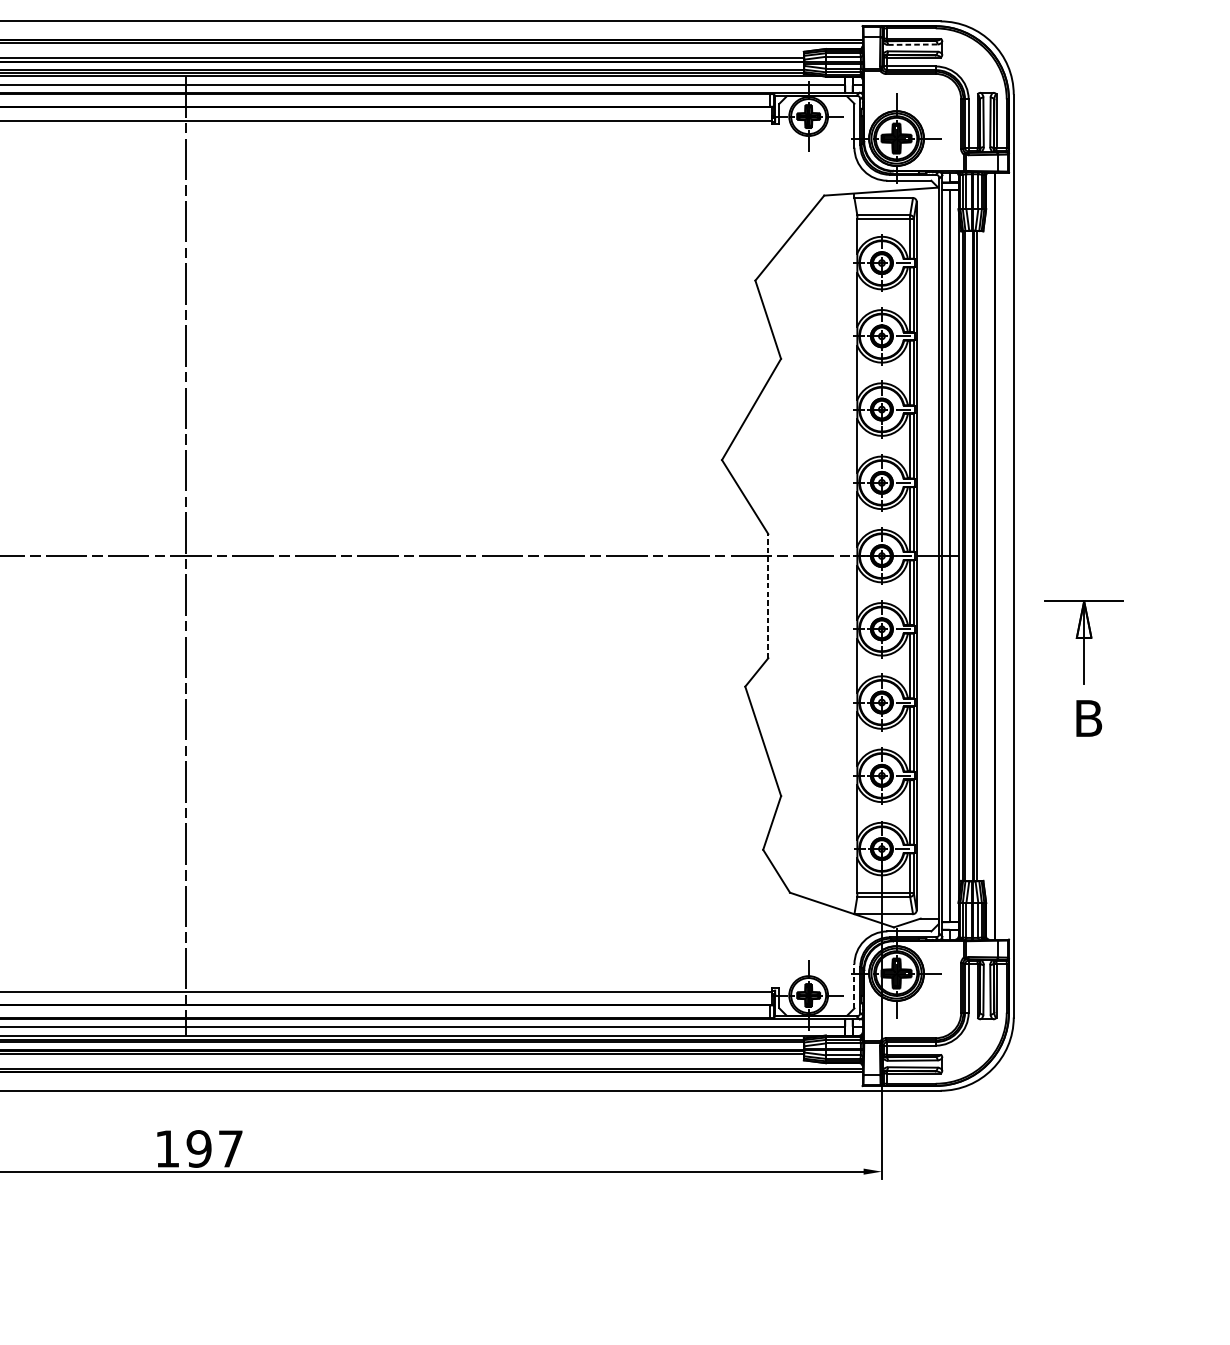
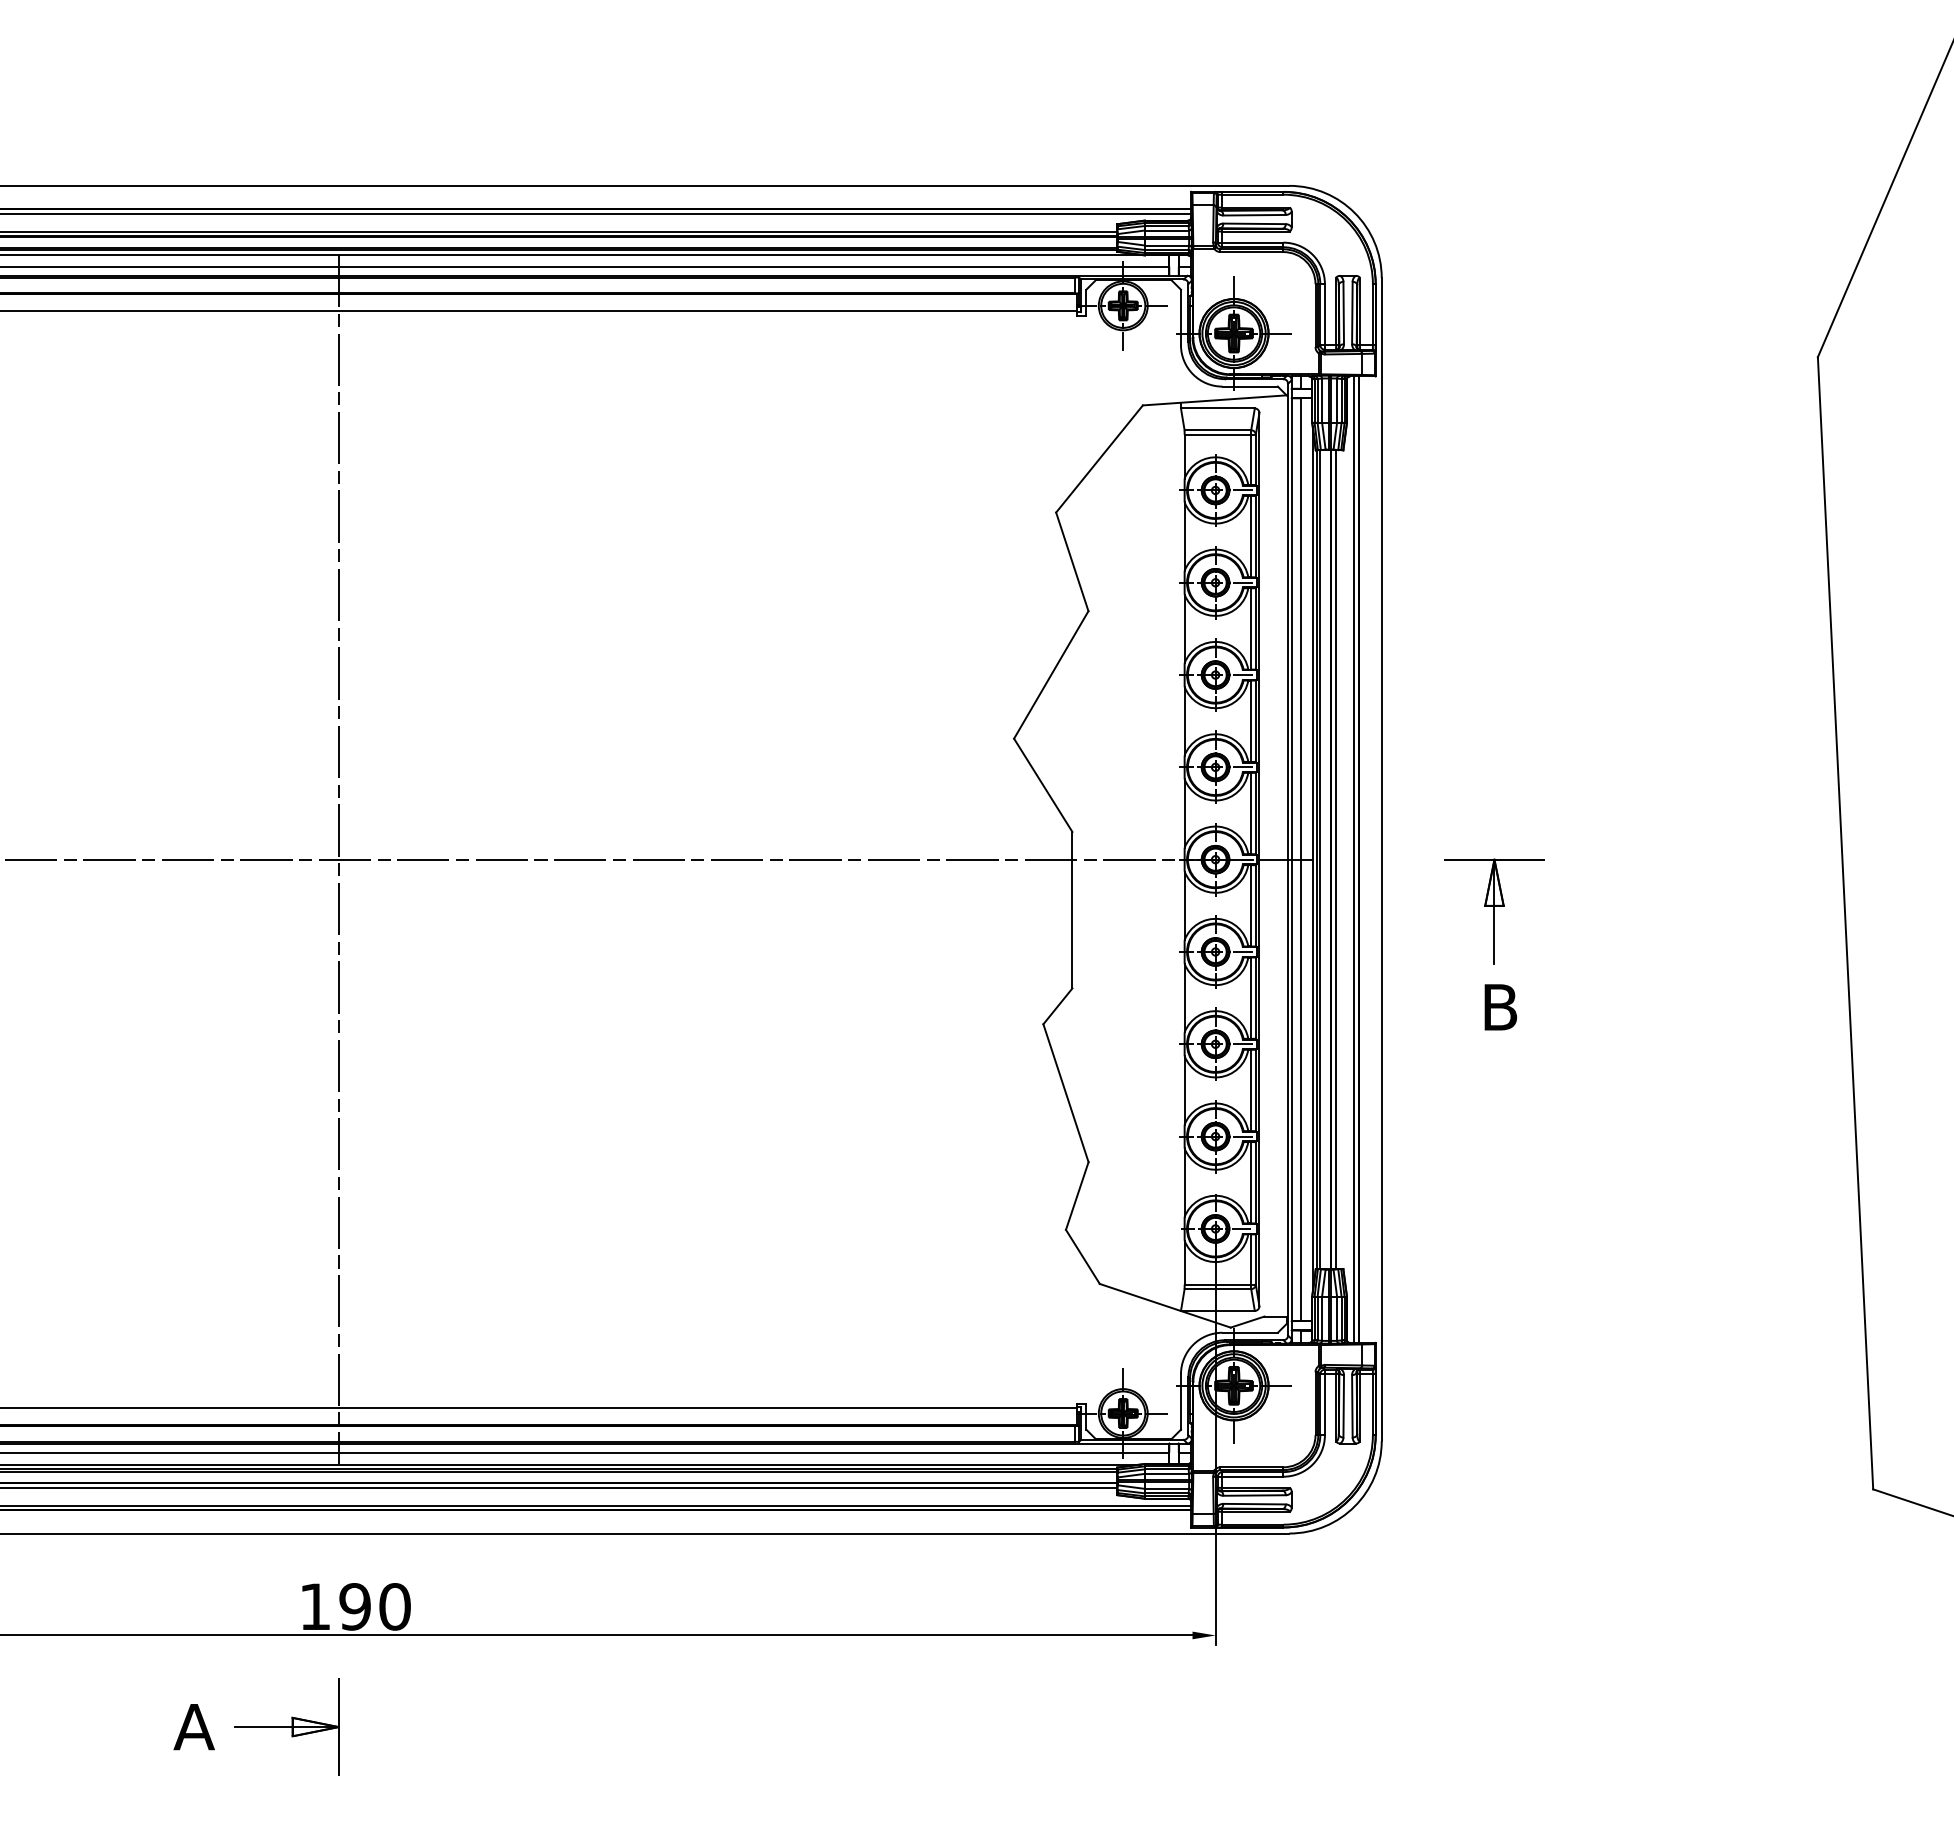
line: (913, 44) -> (1255, 215), dashed -> solid
line: (991, 555) -> (1353, 859), added
line: (768, 595) -> (1072, 909), dashed -> solid
part: (1084, 668) -> (1494, 944), moved
line: (854, 986) -> (1180, 1401), dashed -> solid
text: (230, 1148) -> (394, 1606), 197 -> 190
part: (120, 1243) -> (256, 1726), added

